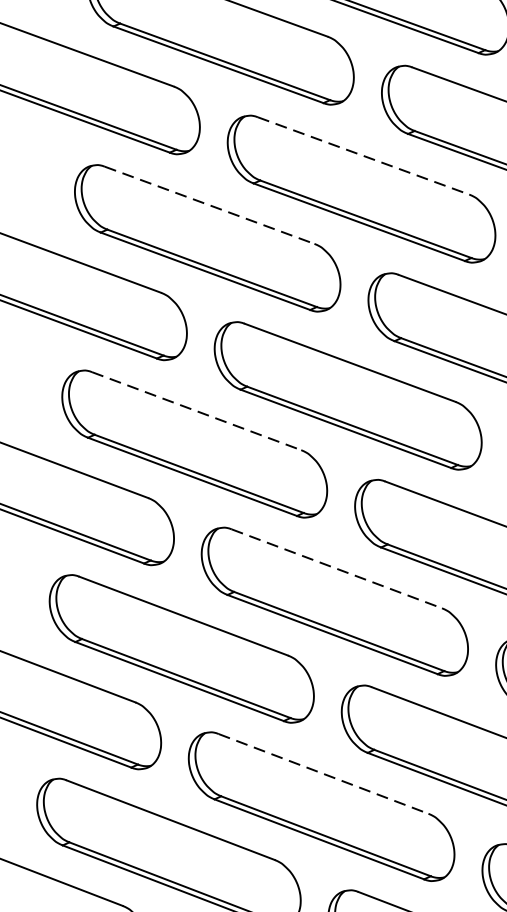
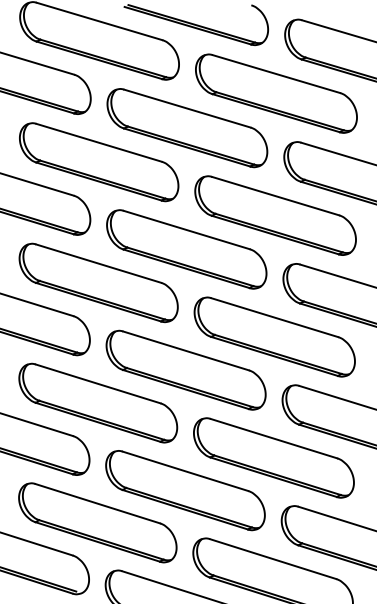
line: (363, 155) -> (187, 108), dashed -> solid
line: (210, 204) -> (99, 142), dashed -> solid
line: (198, 411) -> (99, 263), dashed -> solid
line: (337, 568) -> (186, 350), dashed -> solid
line: (323, 774) -> (185, 471), dashed -> solid

